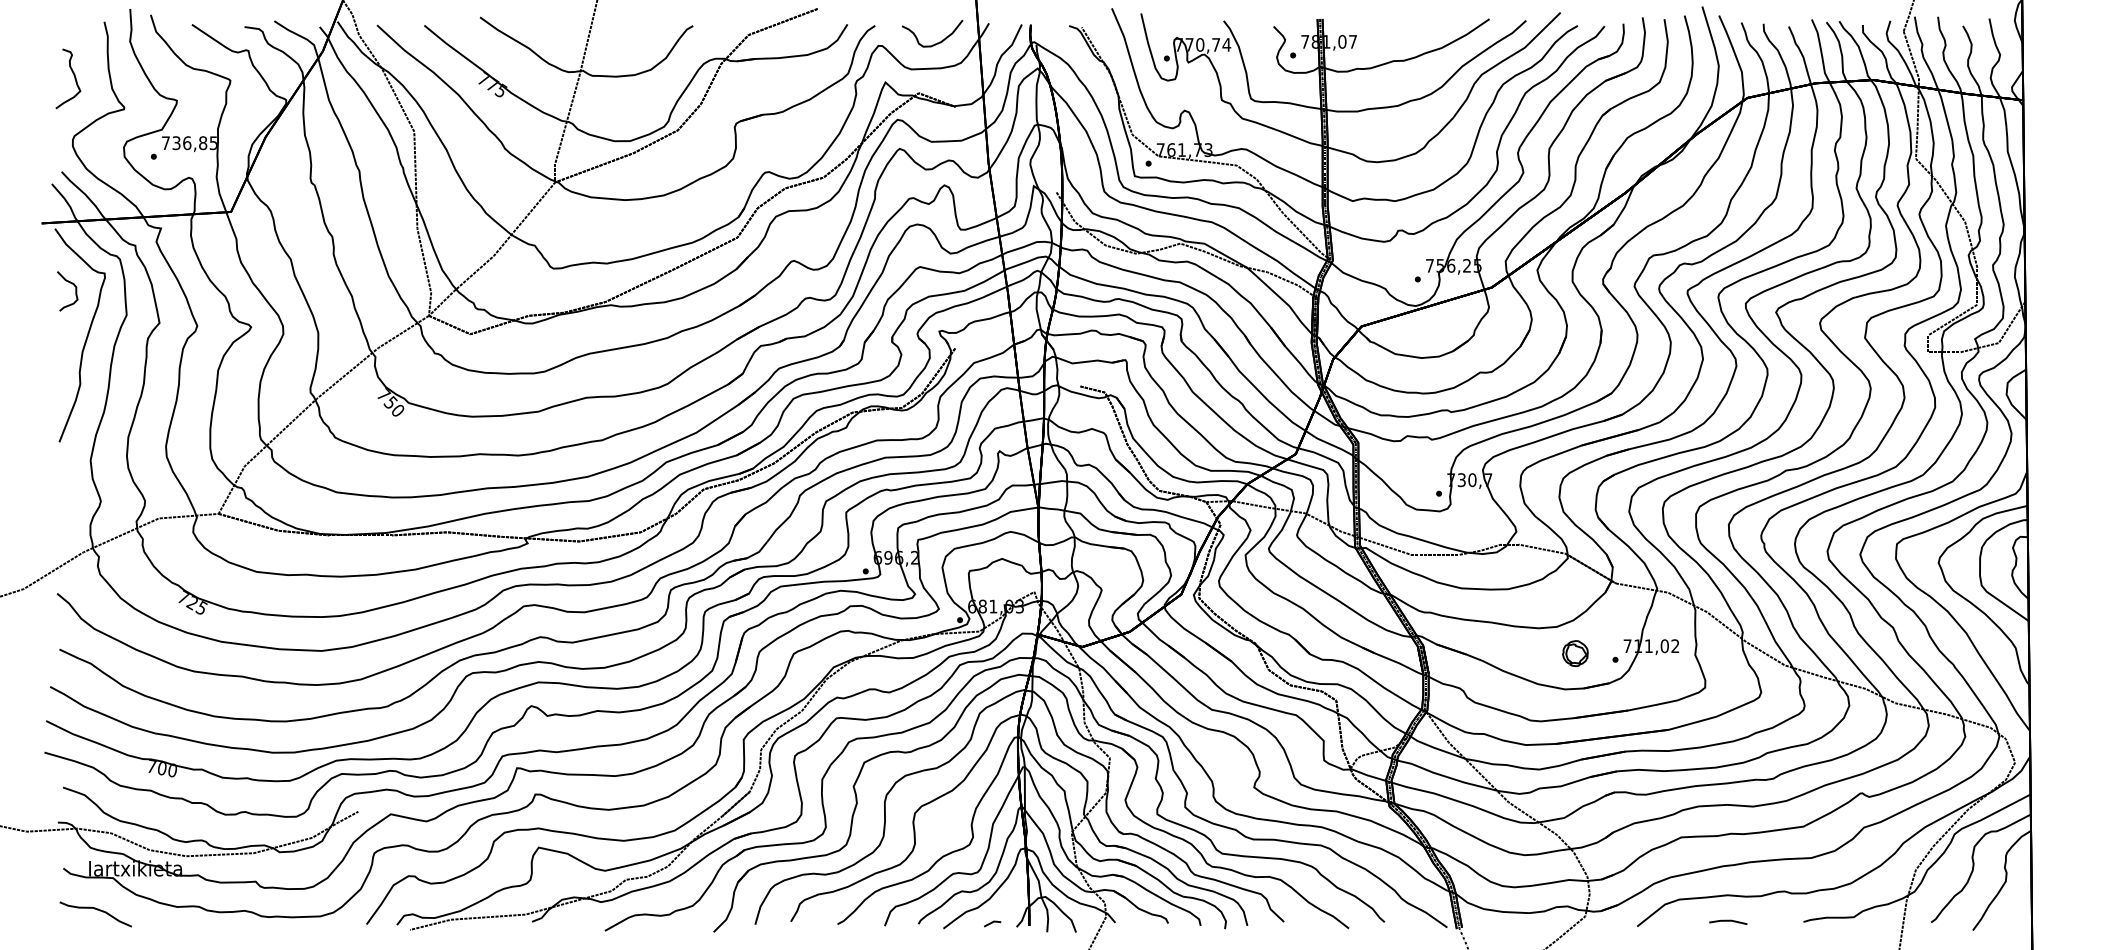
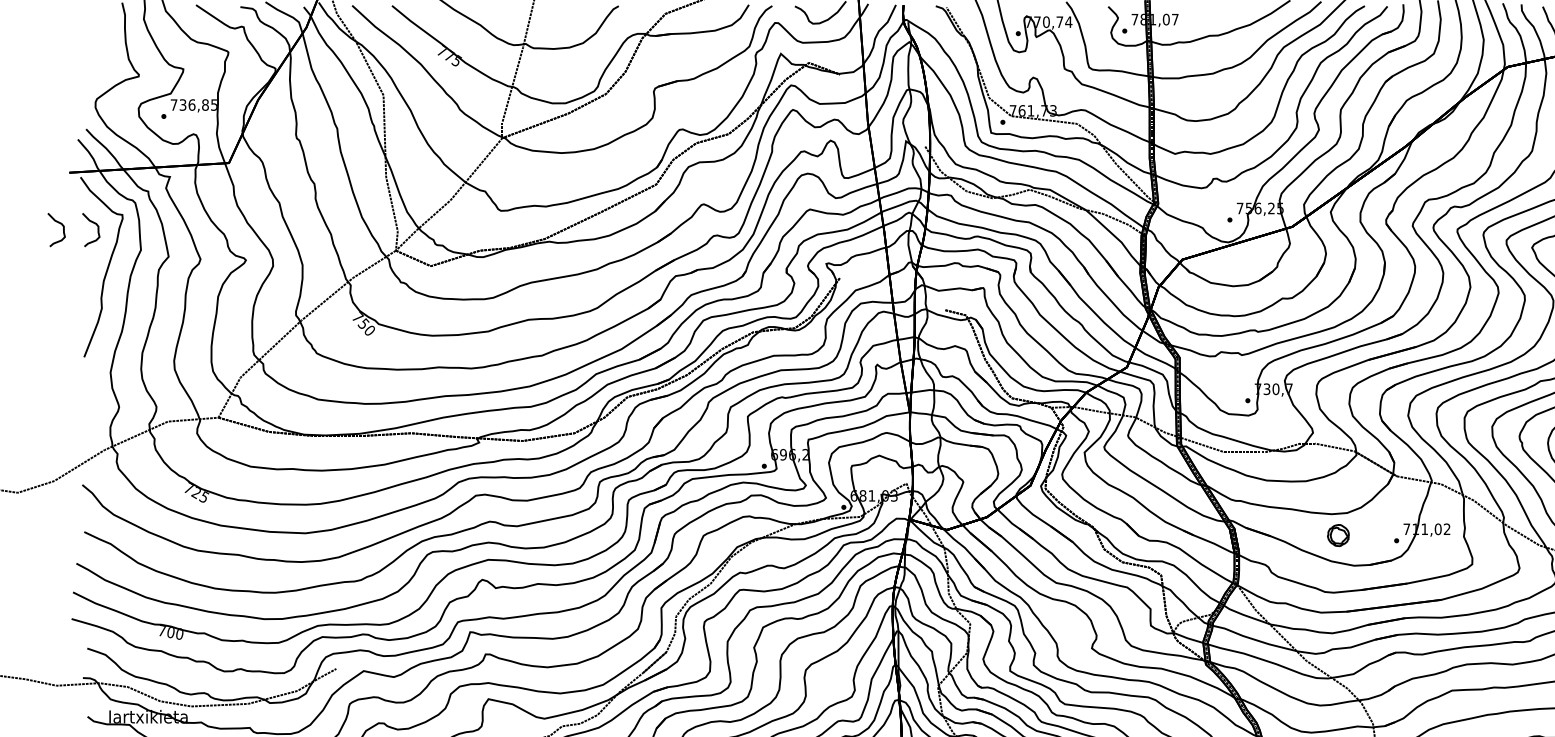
curve: (73, 75) -> (96, 47), removed
curve: (34, 291) -> (63, 230), added
part: (1575, 653) -> (1338, 535), moved

